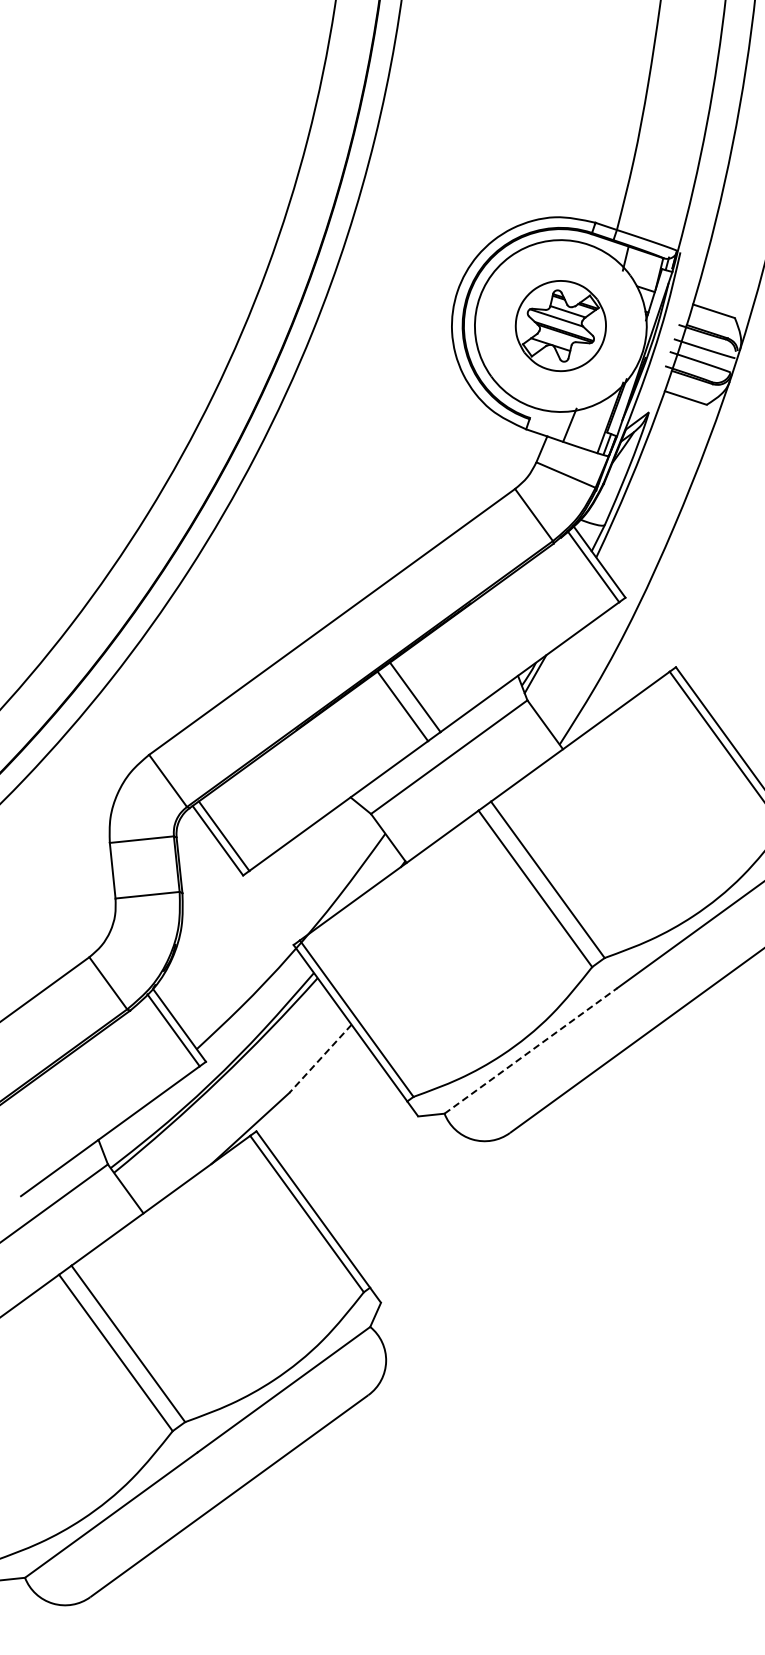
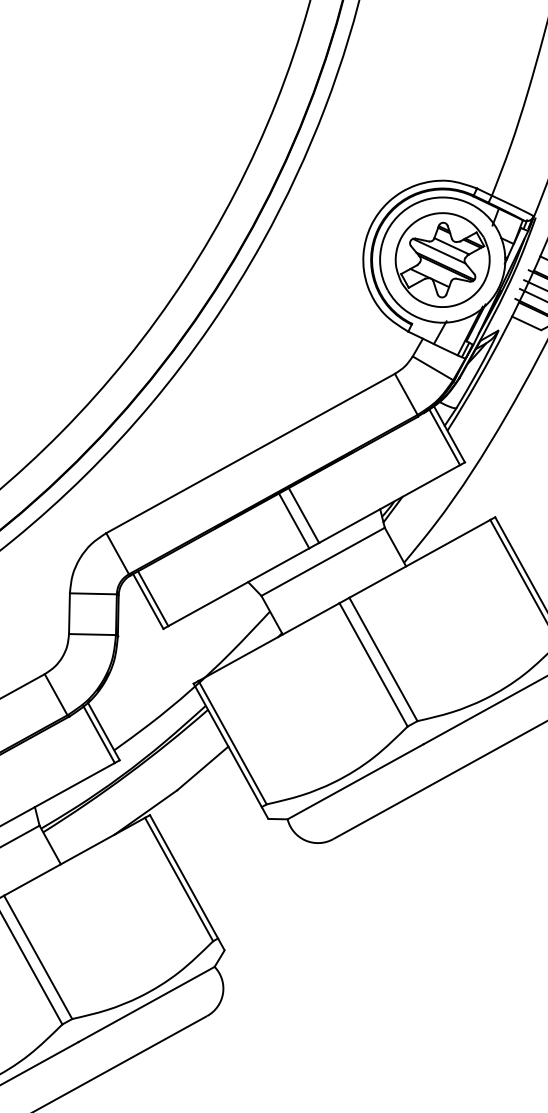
part: (560, 325) -> (442, 259), size x1.43
line: (530, 1050) -> (355, 781), dashed -> solid
line: (320, 1059) -> (202, 768), dashed -> solid

